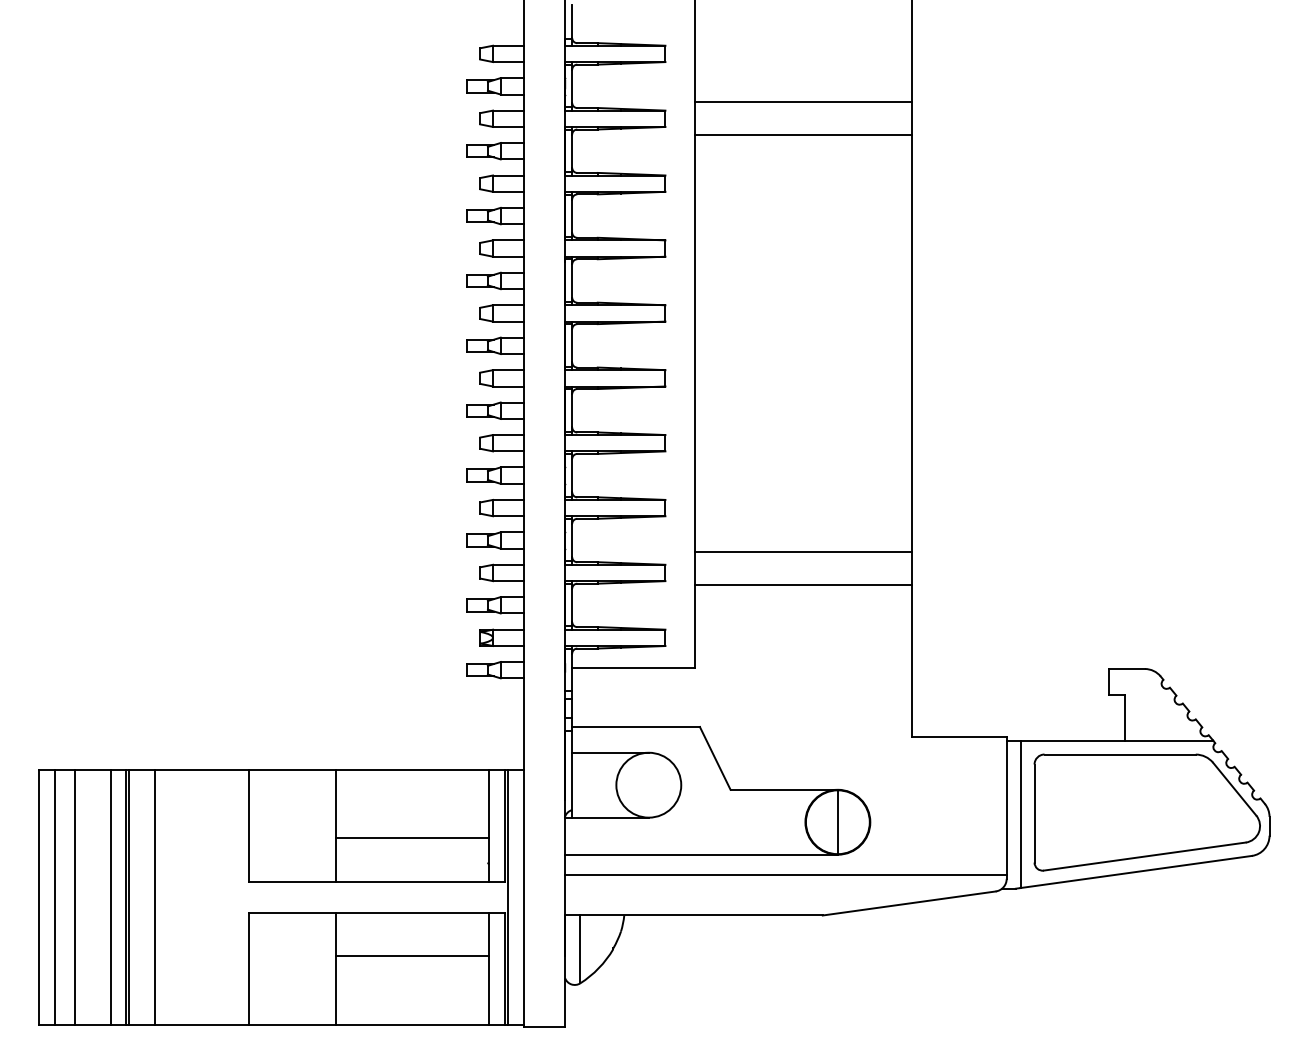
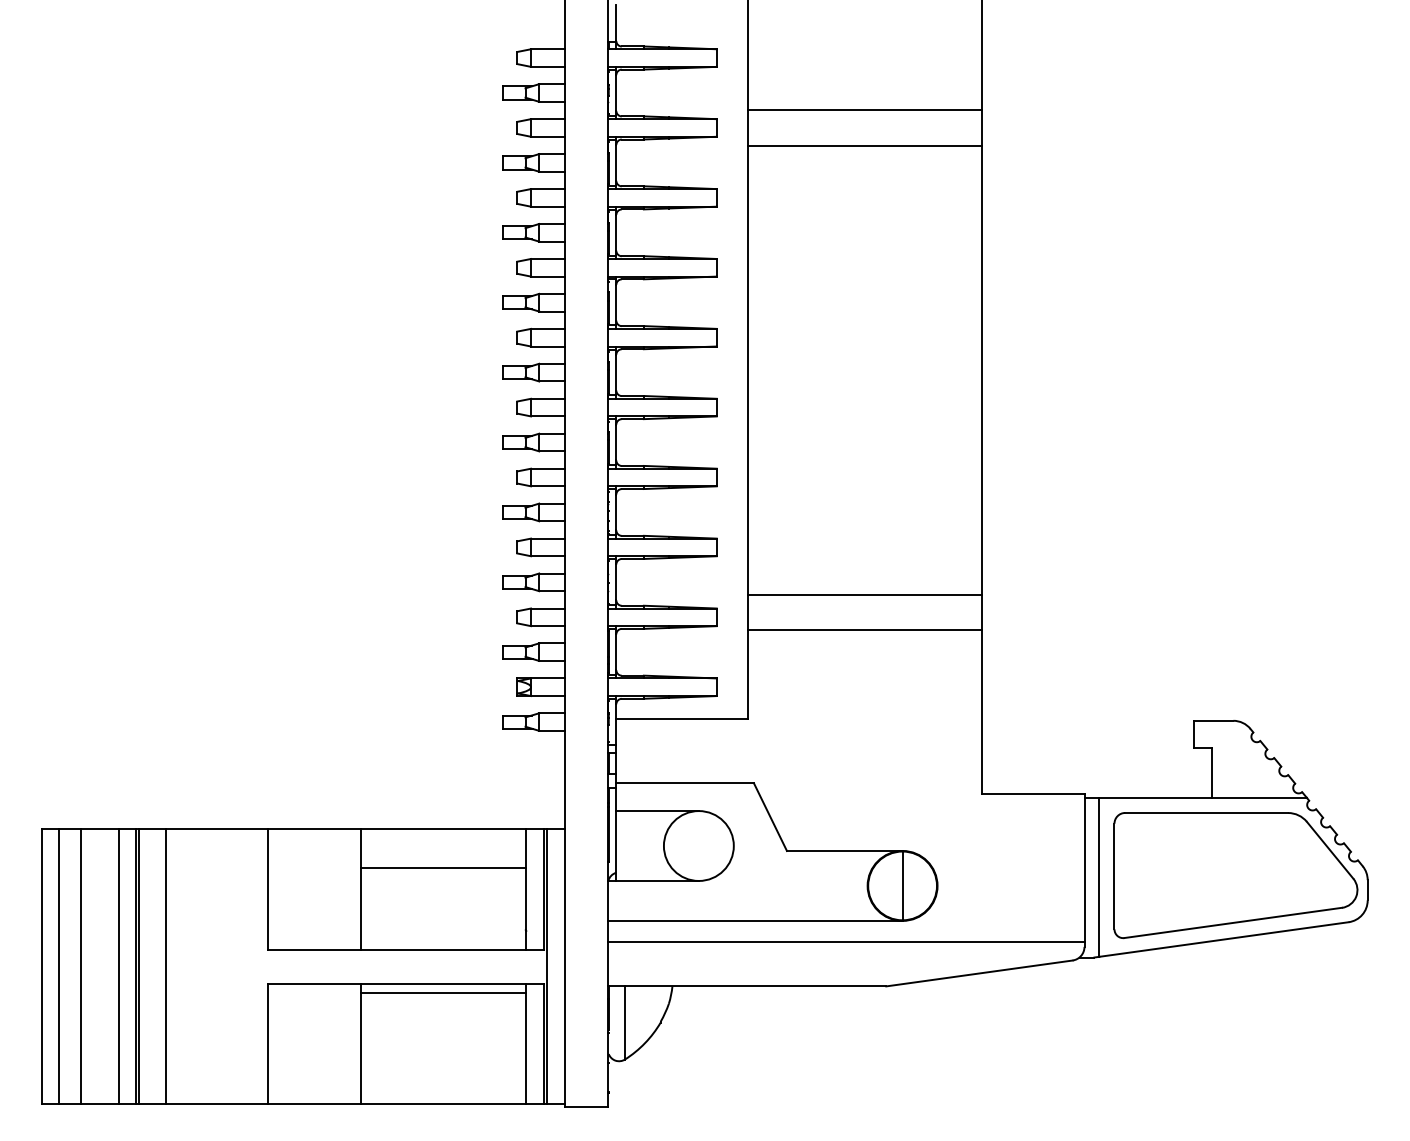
line: (411, 838) -> (443, 868), moved
line: (411, 956) -> (443, 992), moved

